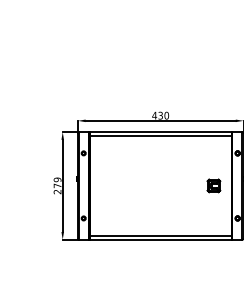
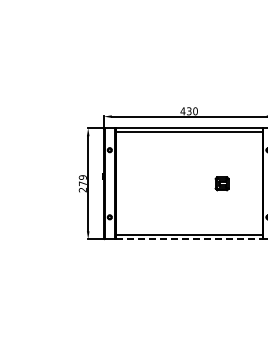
part: (213, 185) -> (221, 183), moved
line: (160, 239) -> (189, 239), solid -> dashed

